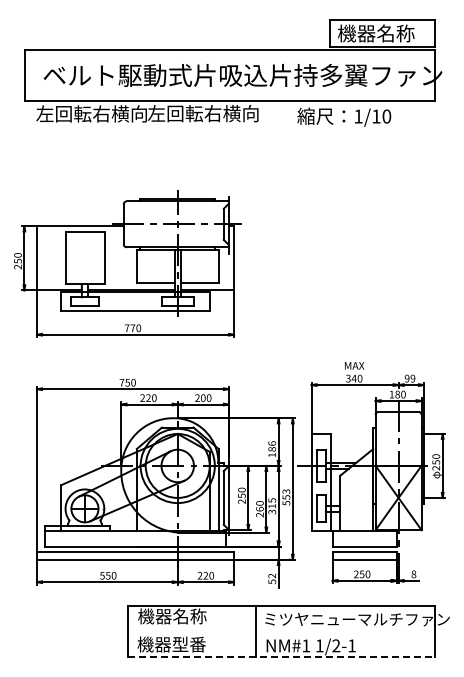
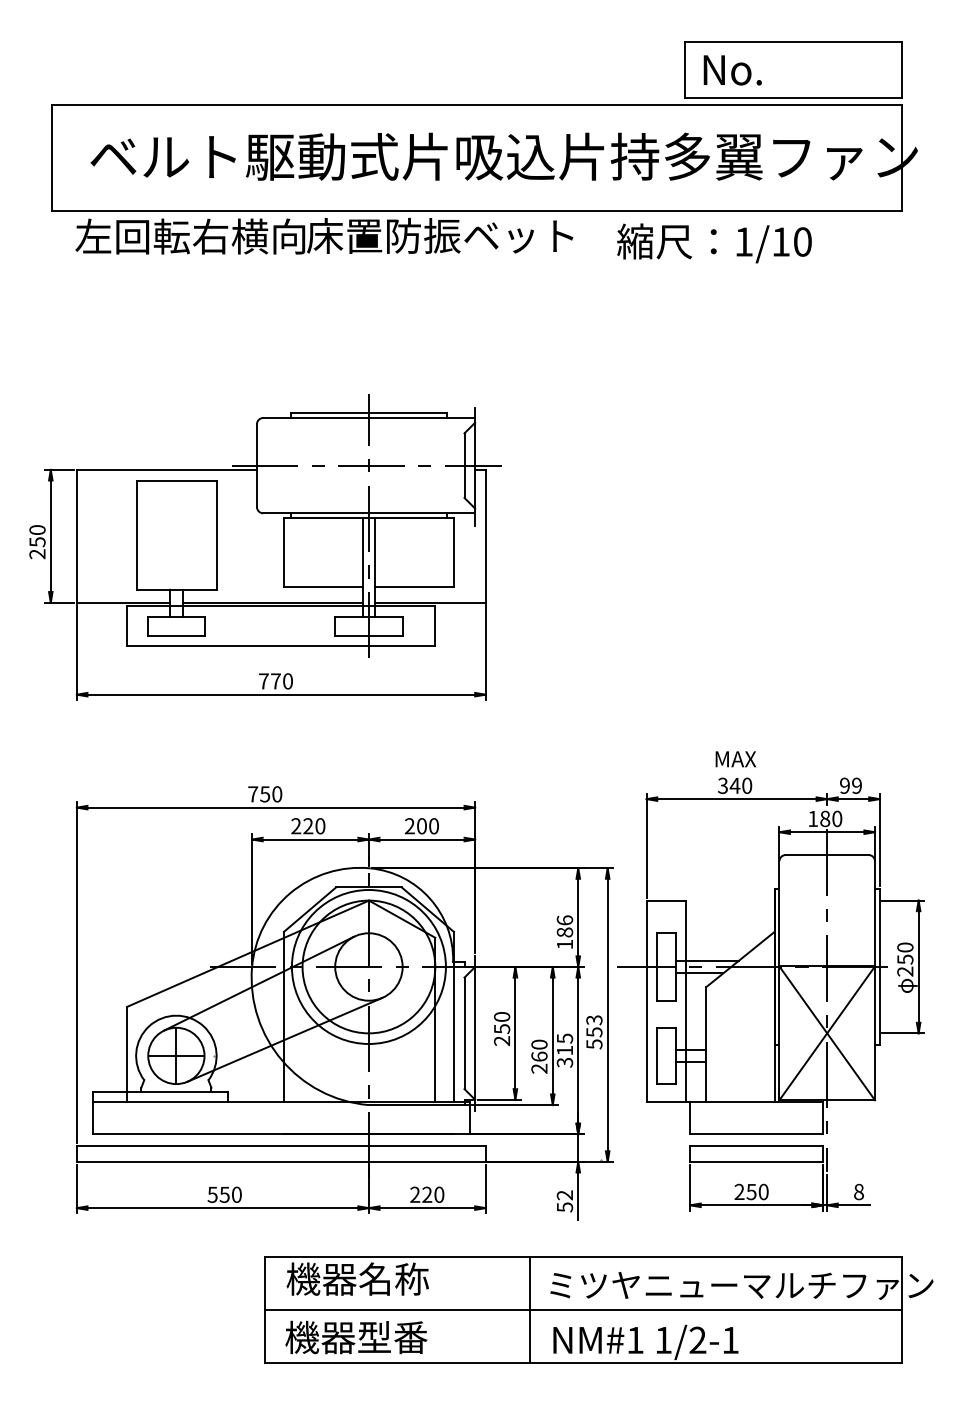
text: (376, 33) -> (781, 69), 機器名称 -> No.
text: (212, 113) -> (441, 235), 左回転右横向 -> 床置防振ベット
line: (280, 631) -> (582, 1310), added
line: (281, 656) -> (584, 1362), dashed -> solid

